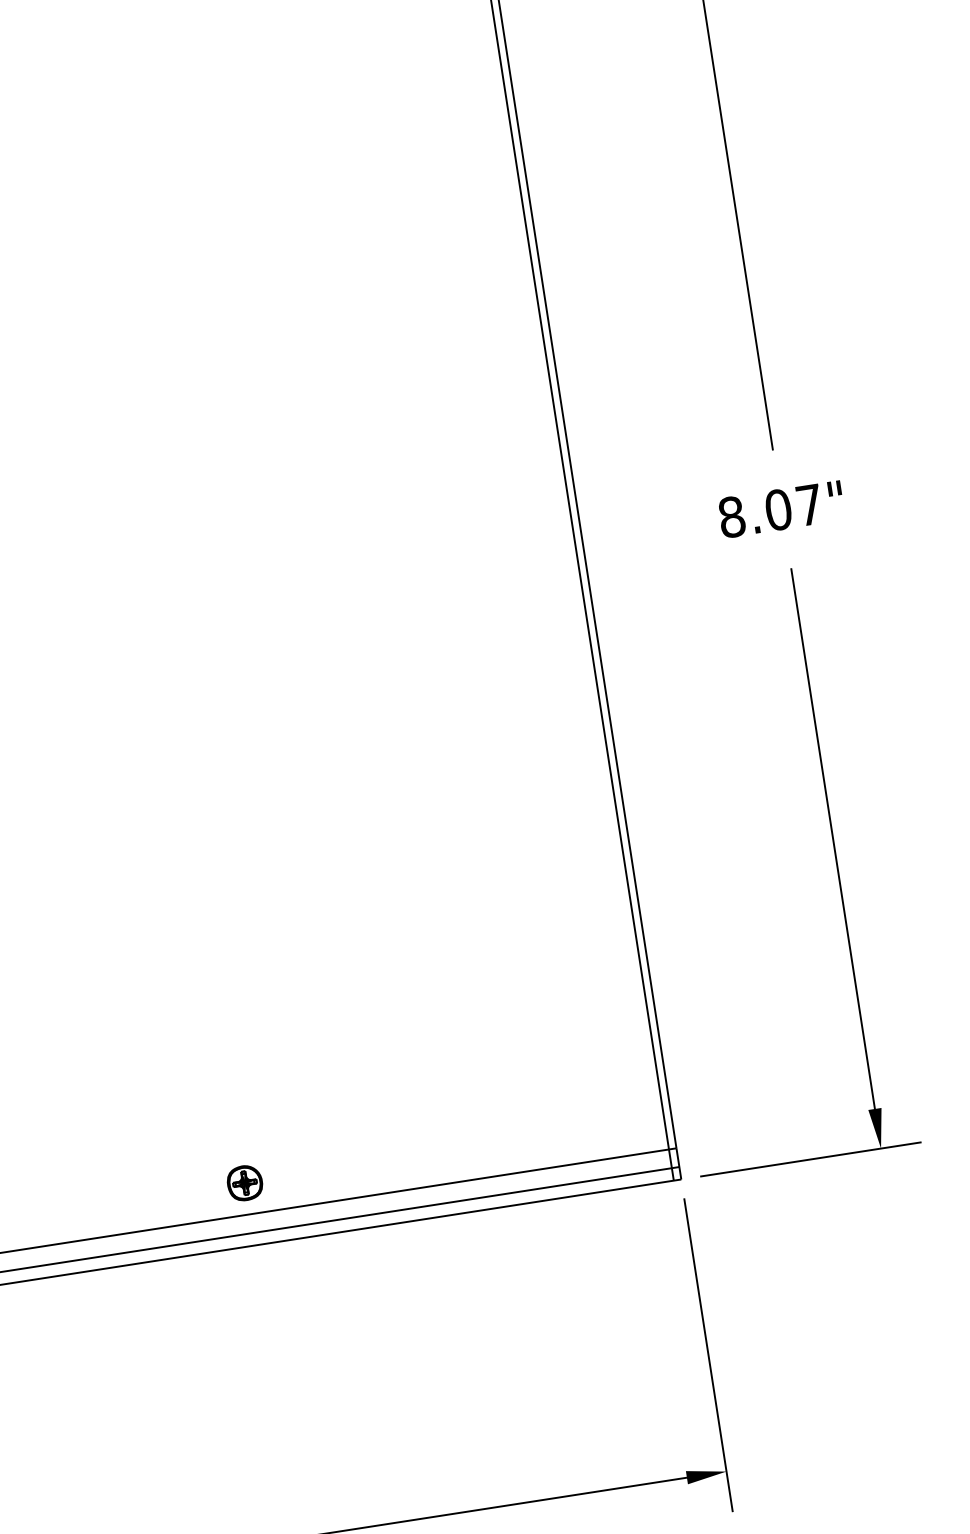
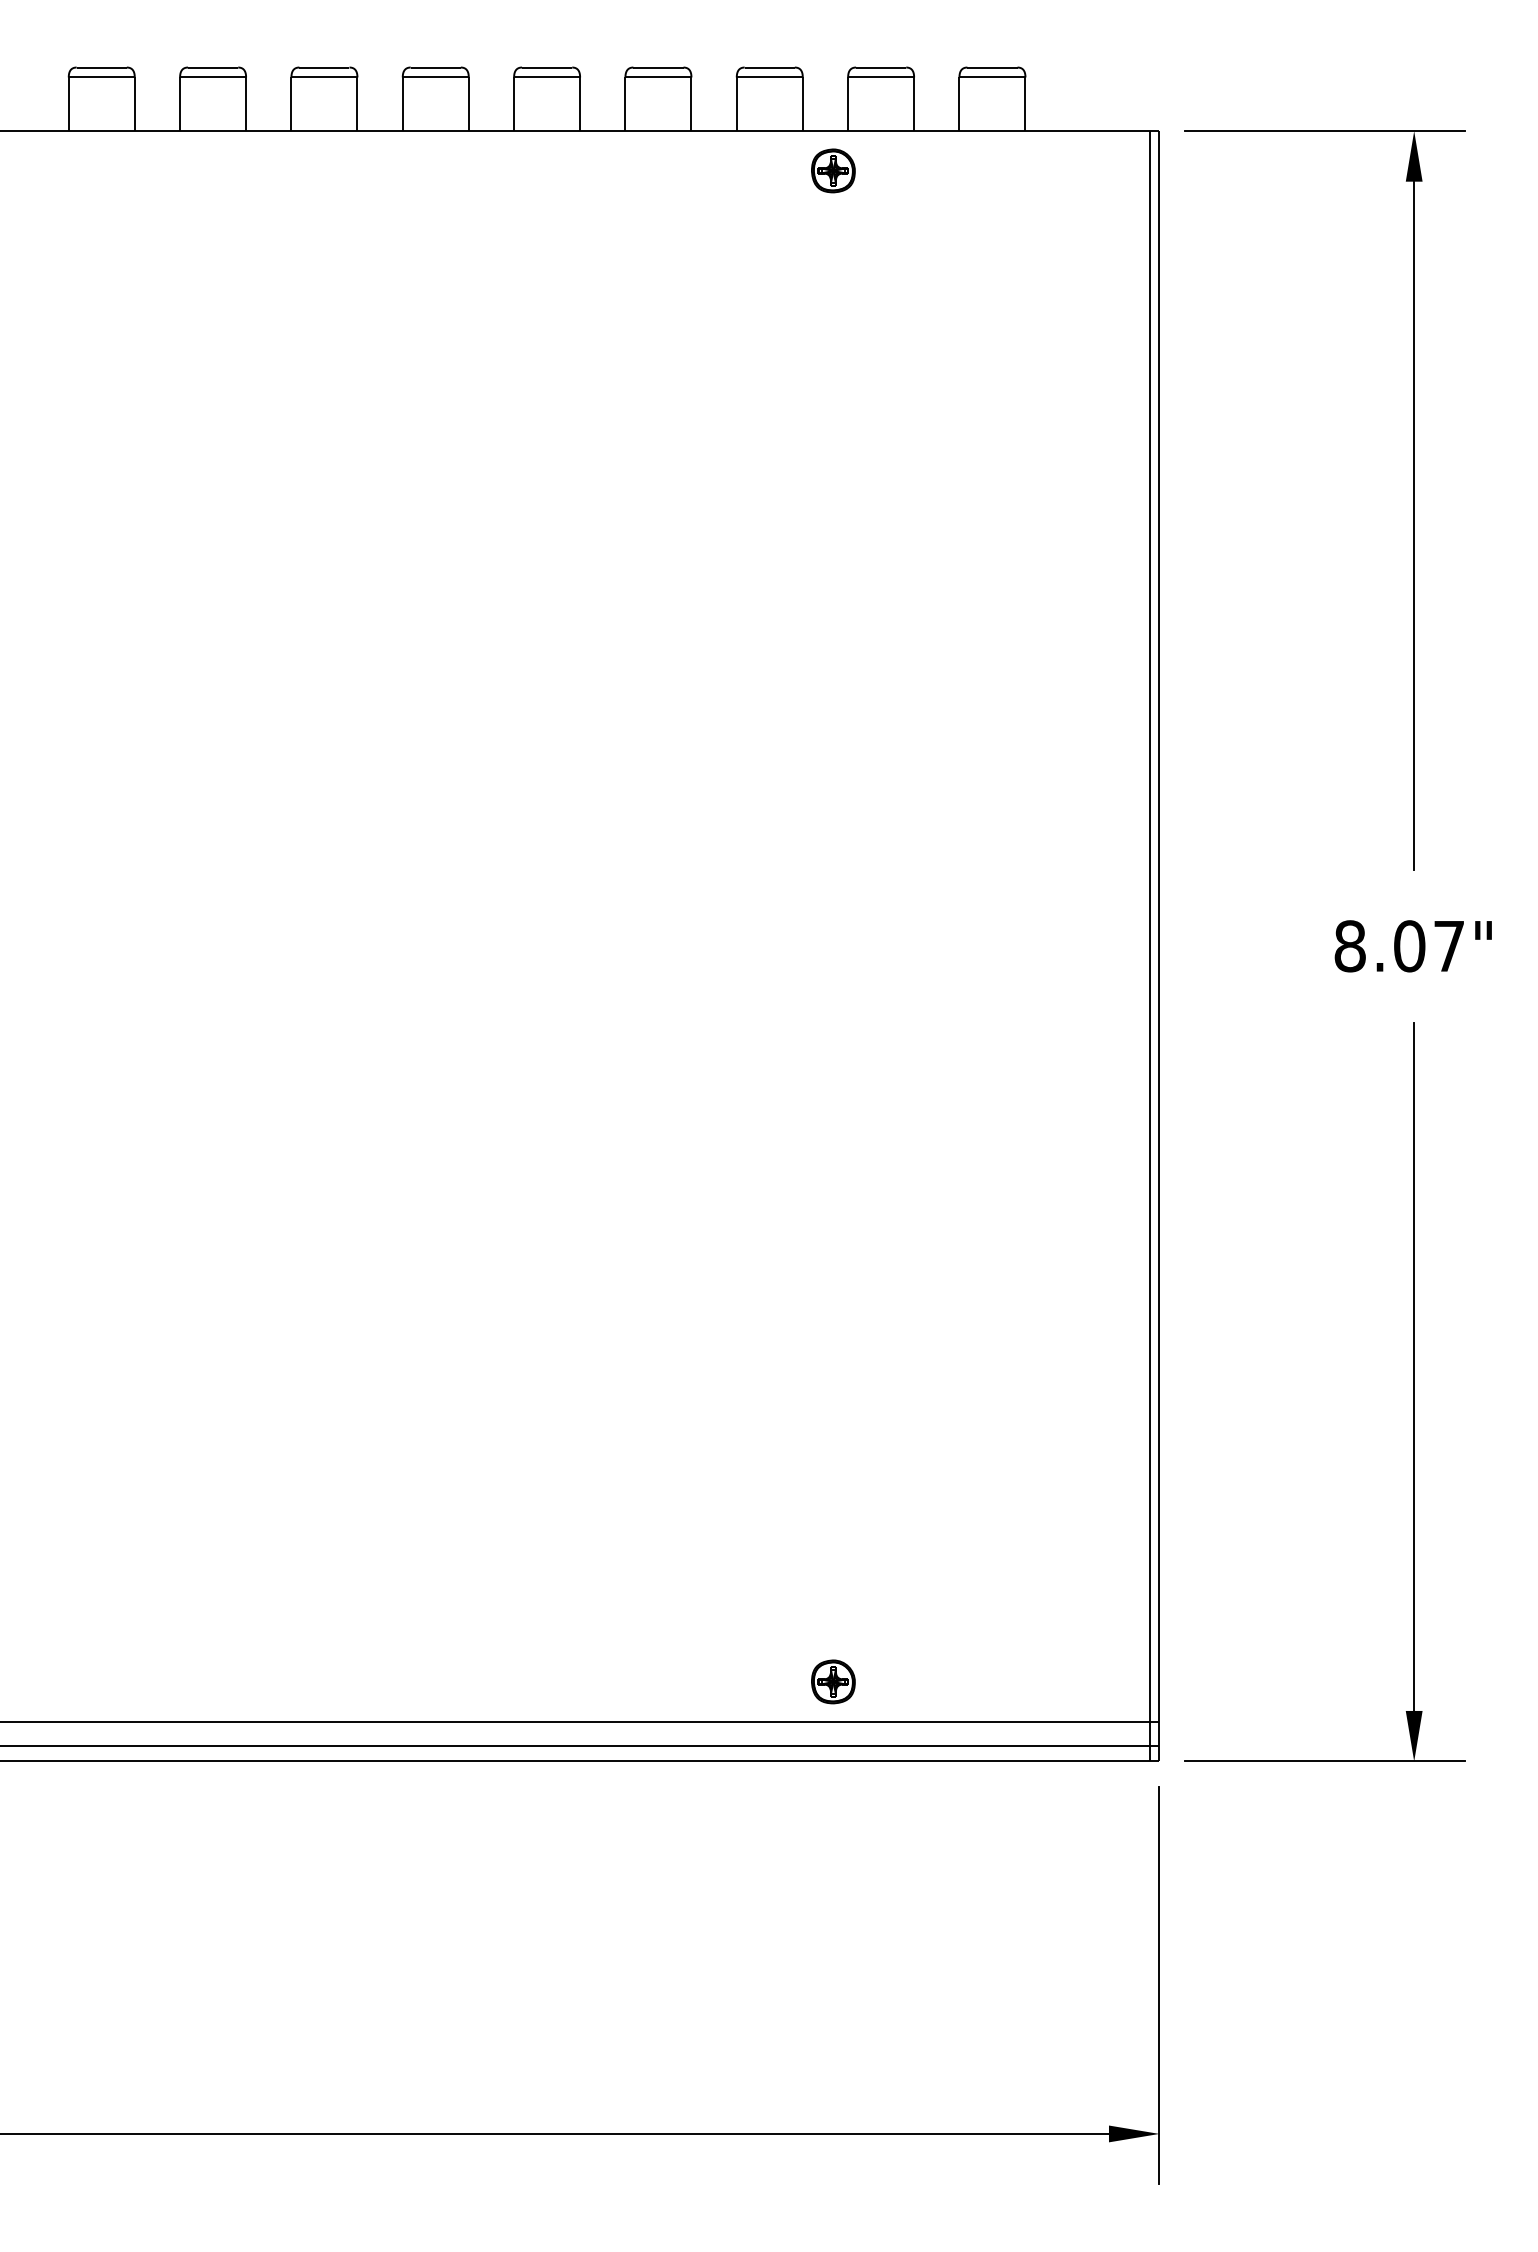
part: (245, 1182) -> (833, 1681), moved

